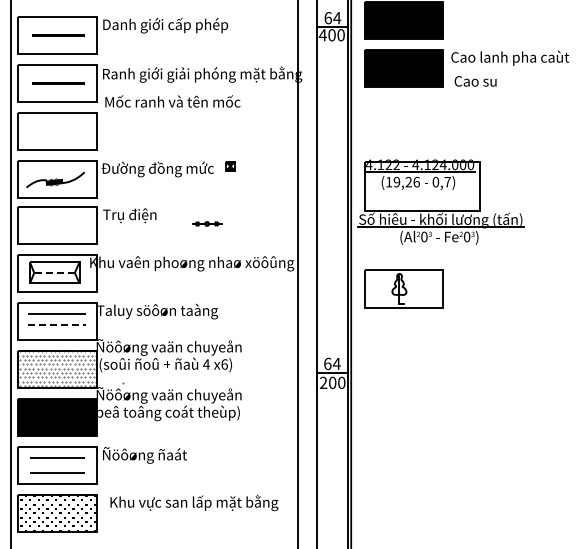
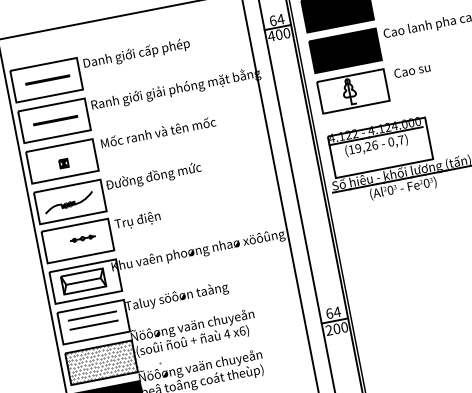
text: (475, 81) -> (412, 70), moved
text: (172, 101) -> (158, 132), moved
part: (230, 166) -> (64, 163), moved
part: (207, 223) -> (82, 238), moved
line: (54, 272) -> (83, 281), dashed -> solid
part: (403, 288) -> (352, 90), moved
line: (57, 324) -> (94, 324), dashed -> solid

